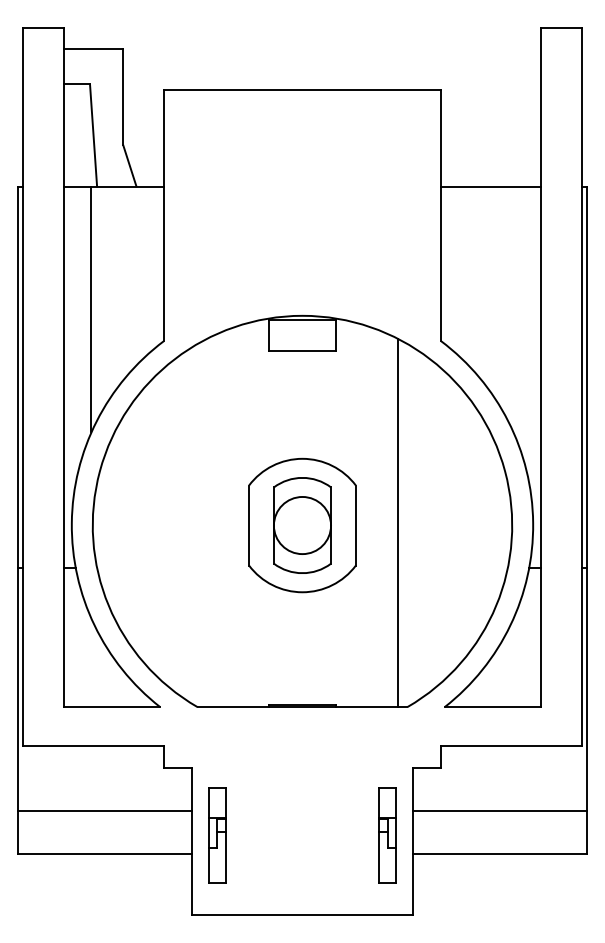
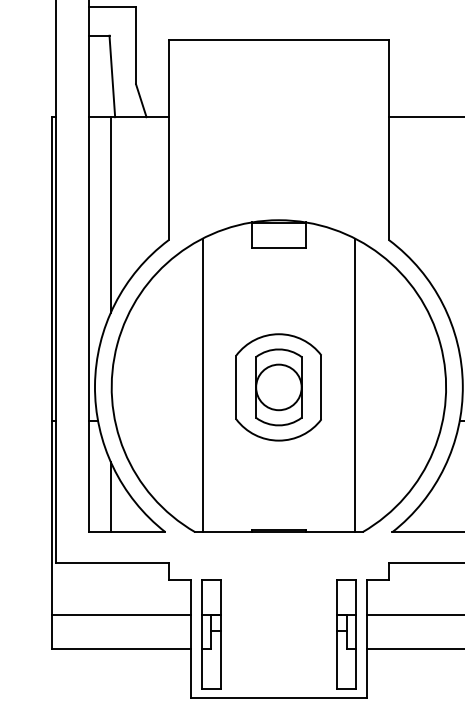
line: (207, 522) -> (203, 385), added
line: (91, 662) -> (110, 496), added
part: (217, 835) -> (211, 634), size x1.43
part: (386, 835) -> (345, 634), size x1.43

